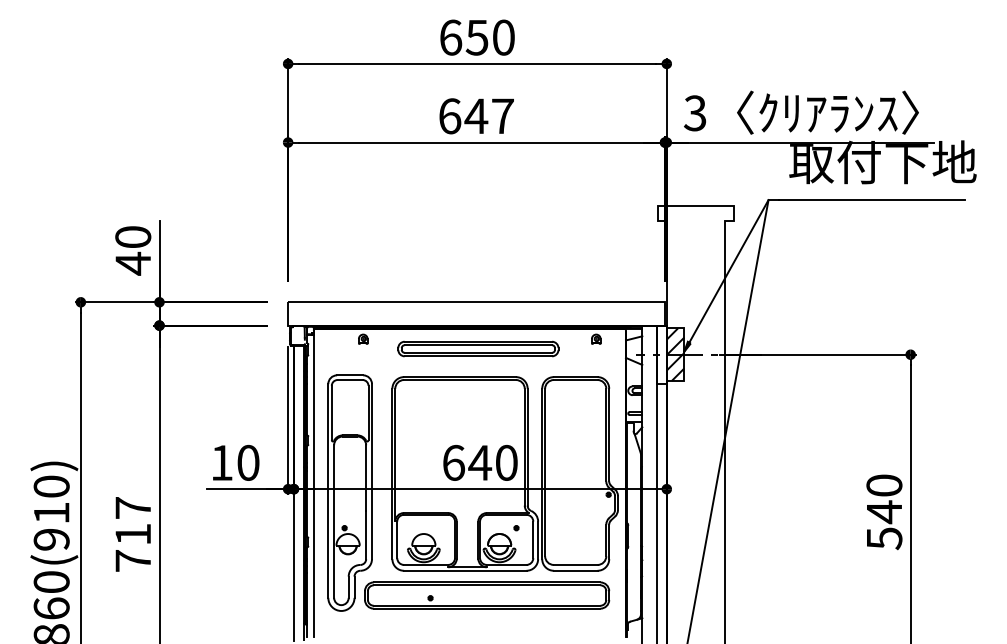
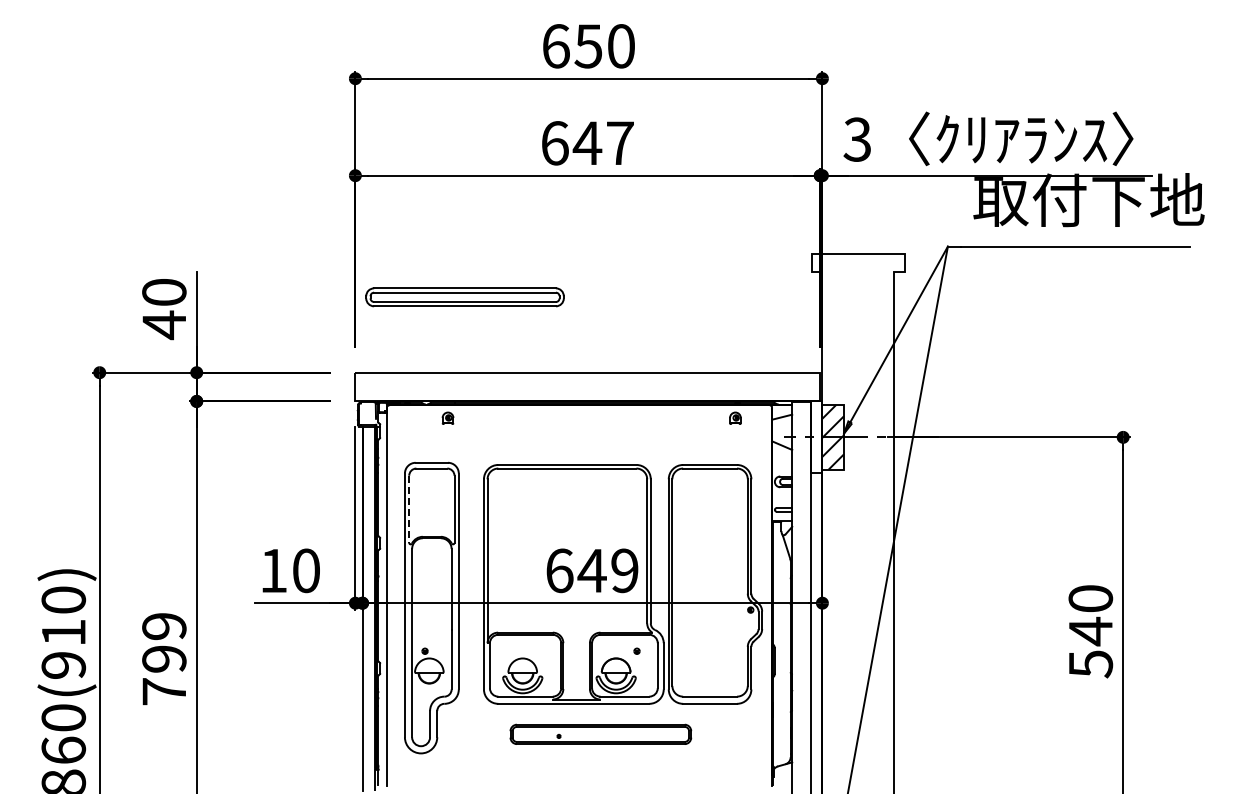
part: (477, 349) -> (464, 297), moved
line: (332, 413) -> (409, 509), solid -> dashed
text: (506, 462) -> (624, 570), 640 -> 649
text: (133, 521) -> (164, 642), 717 -> 799
part: (486, 595) -> (600, 734), size x0.6

